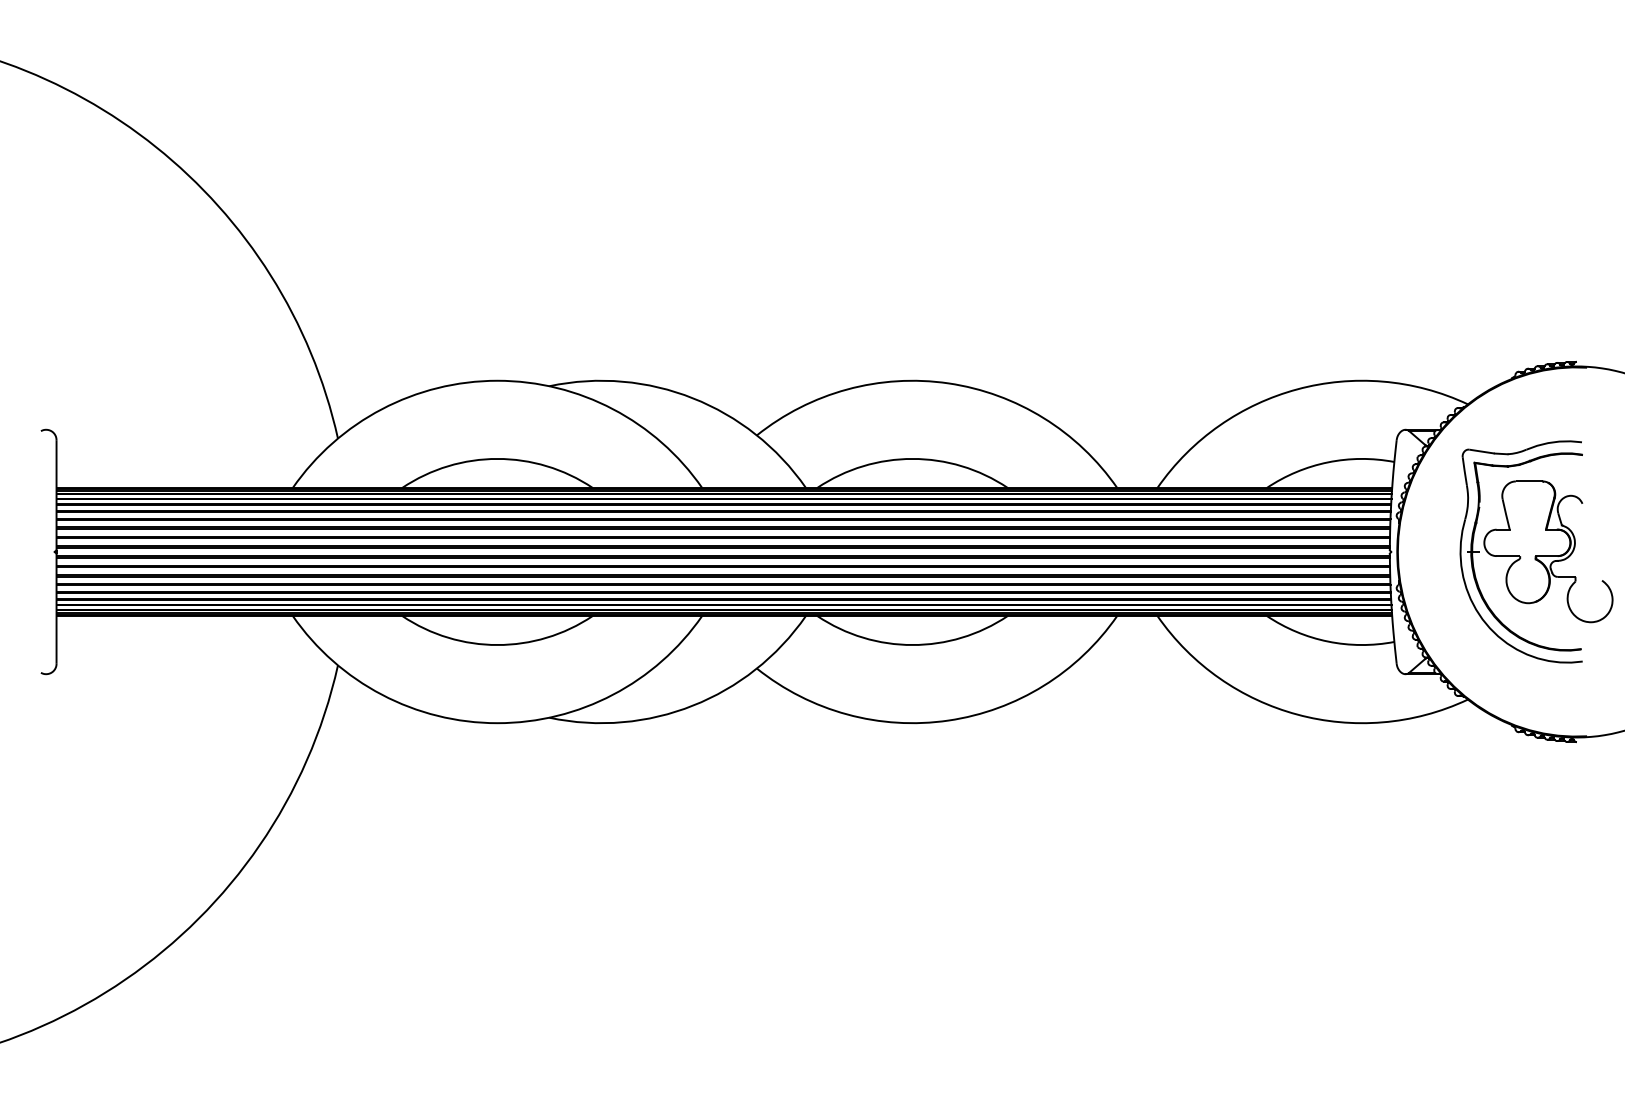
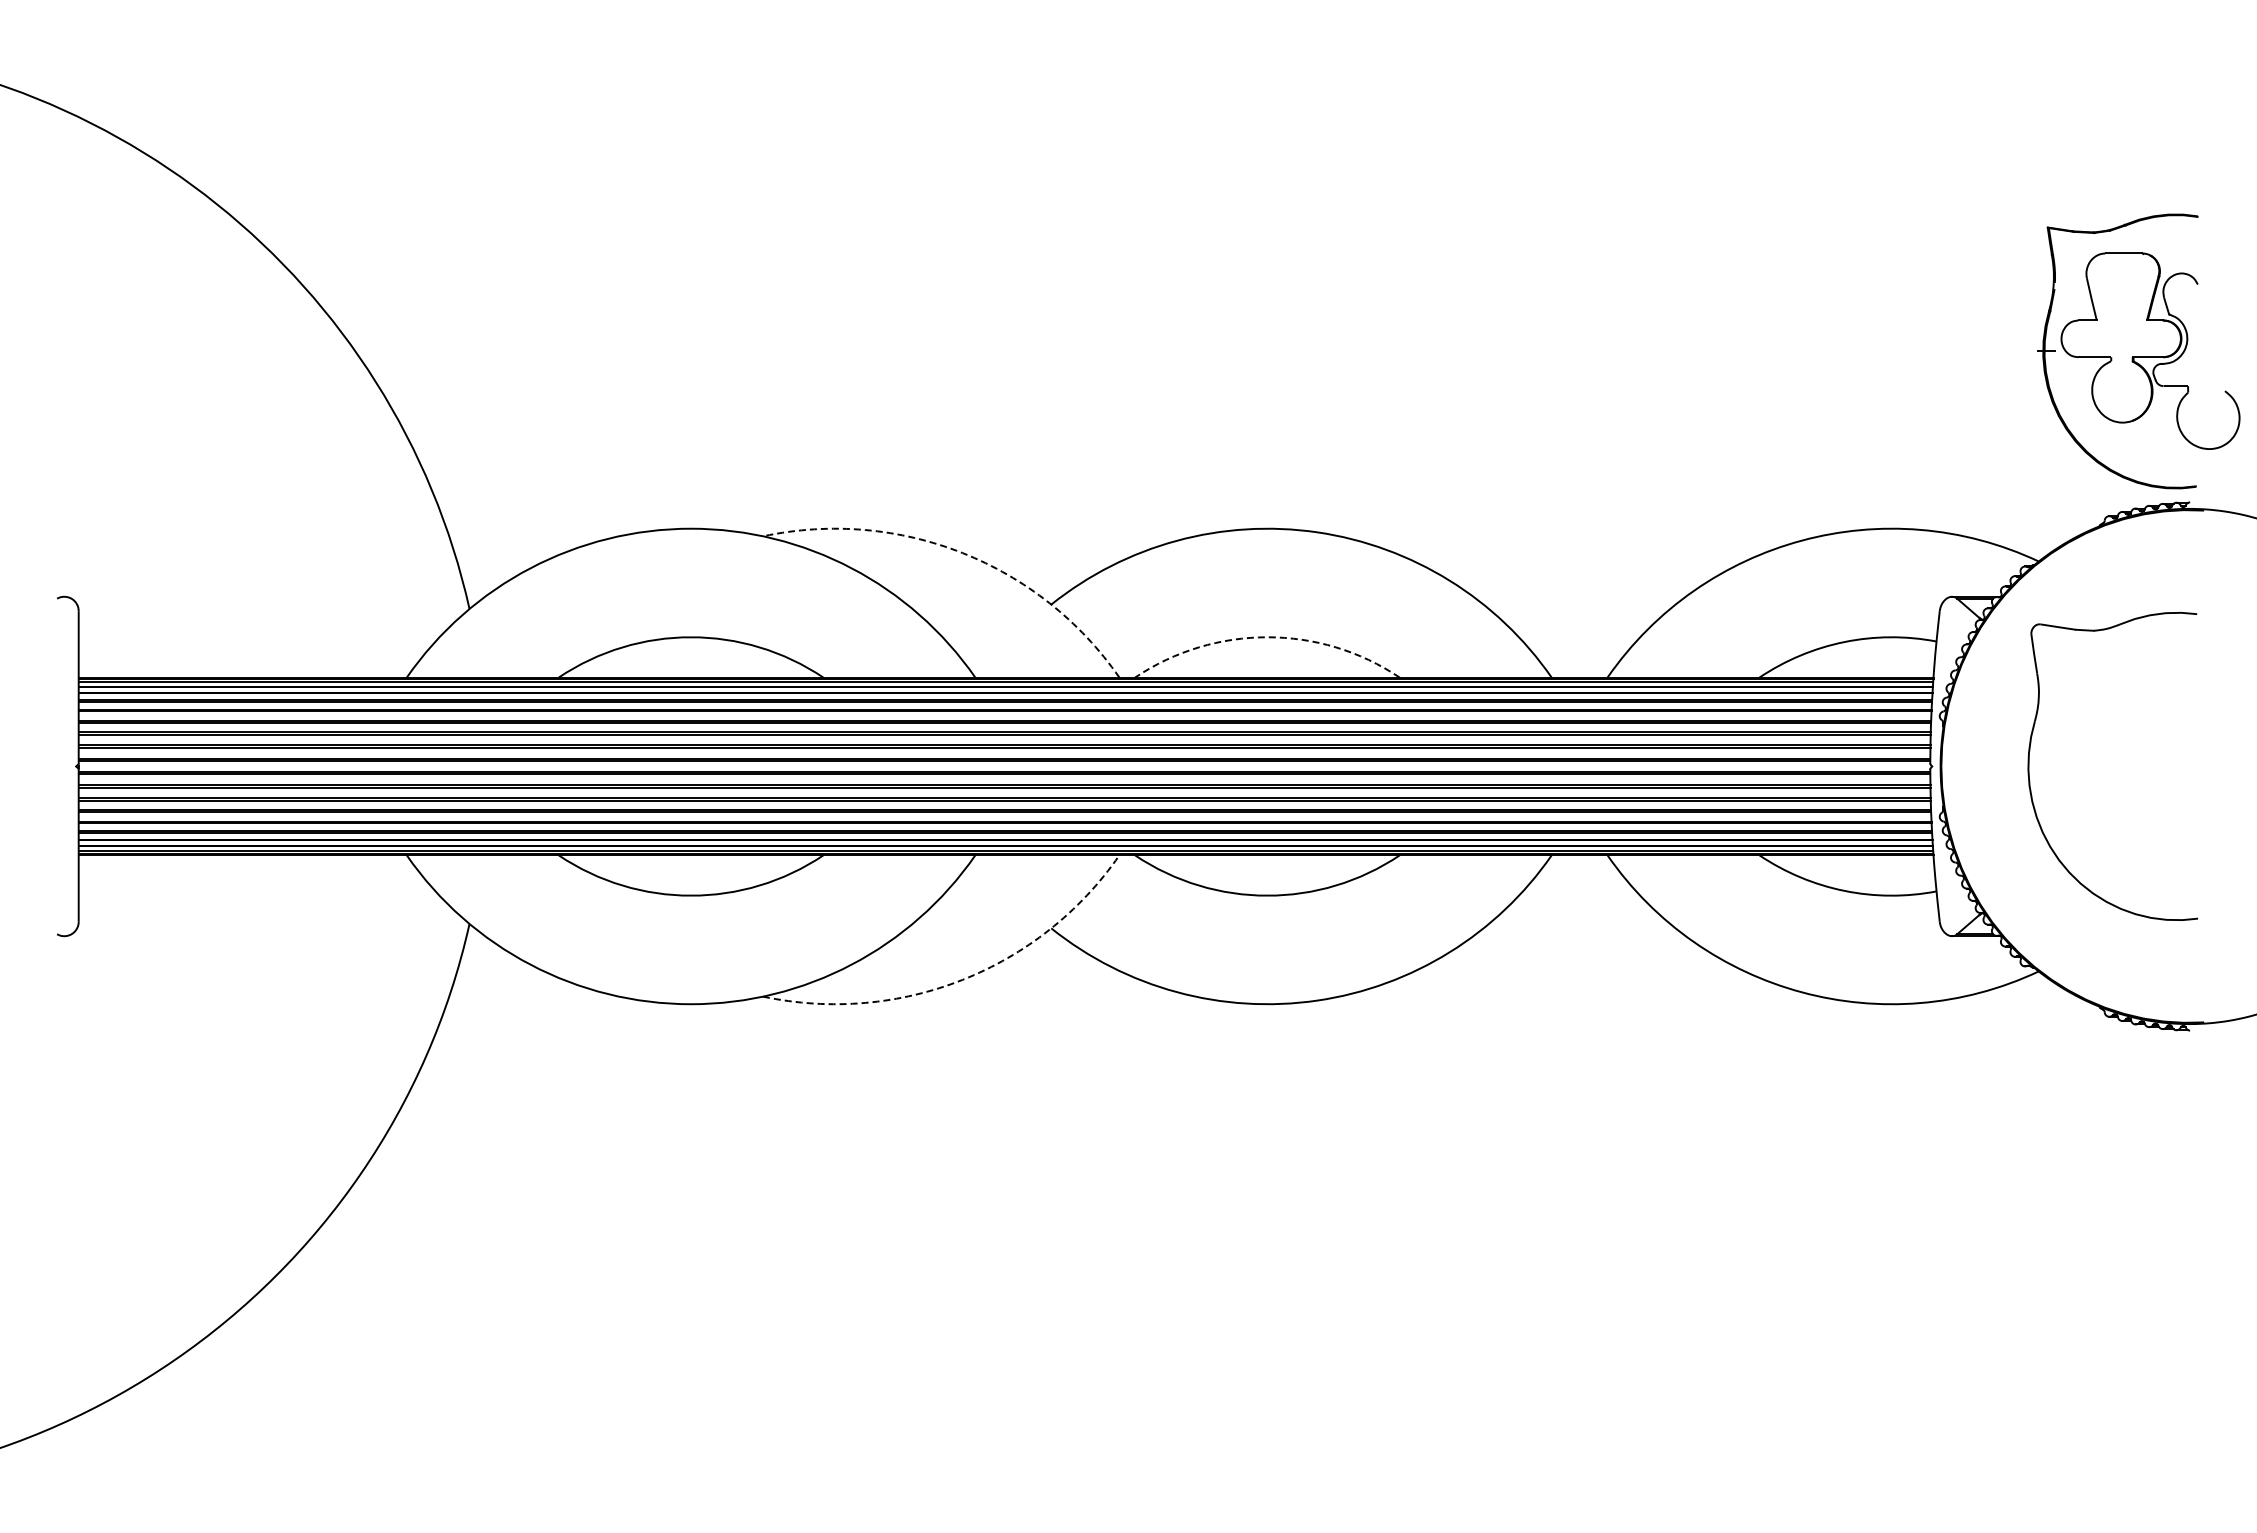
arc: (692, 398) -> (962, 553), solid -> dashed
arc: (912, 459) -> (1267, 637), solid -> dashed
part: (1539, 552) -> (2138, 351), moved
arc: (692, 705) -> (962, 979), solid -> dashed

